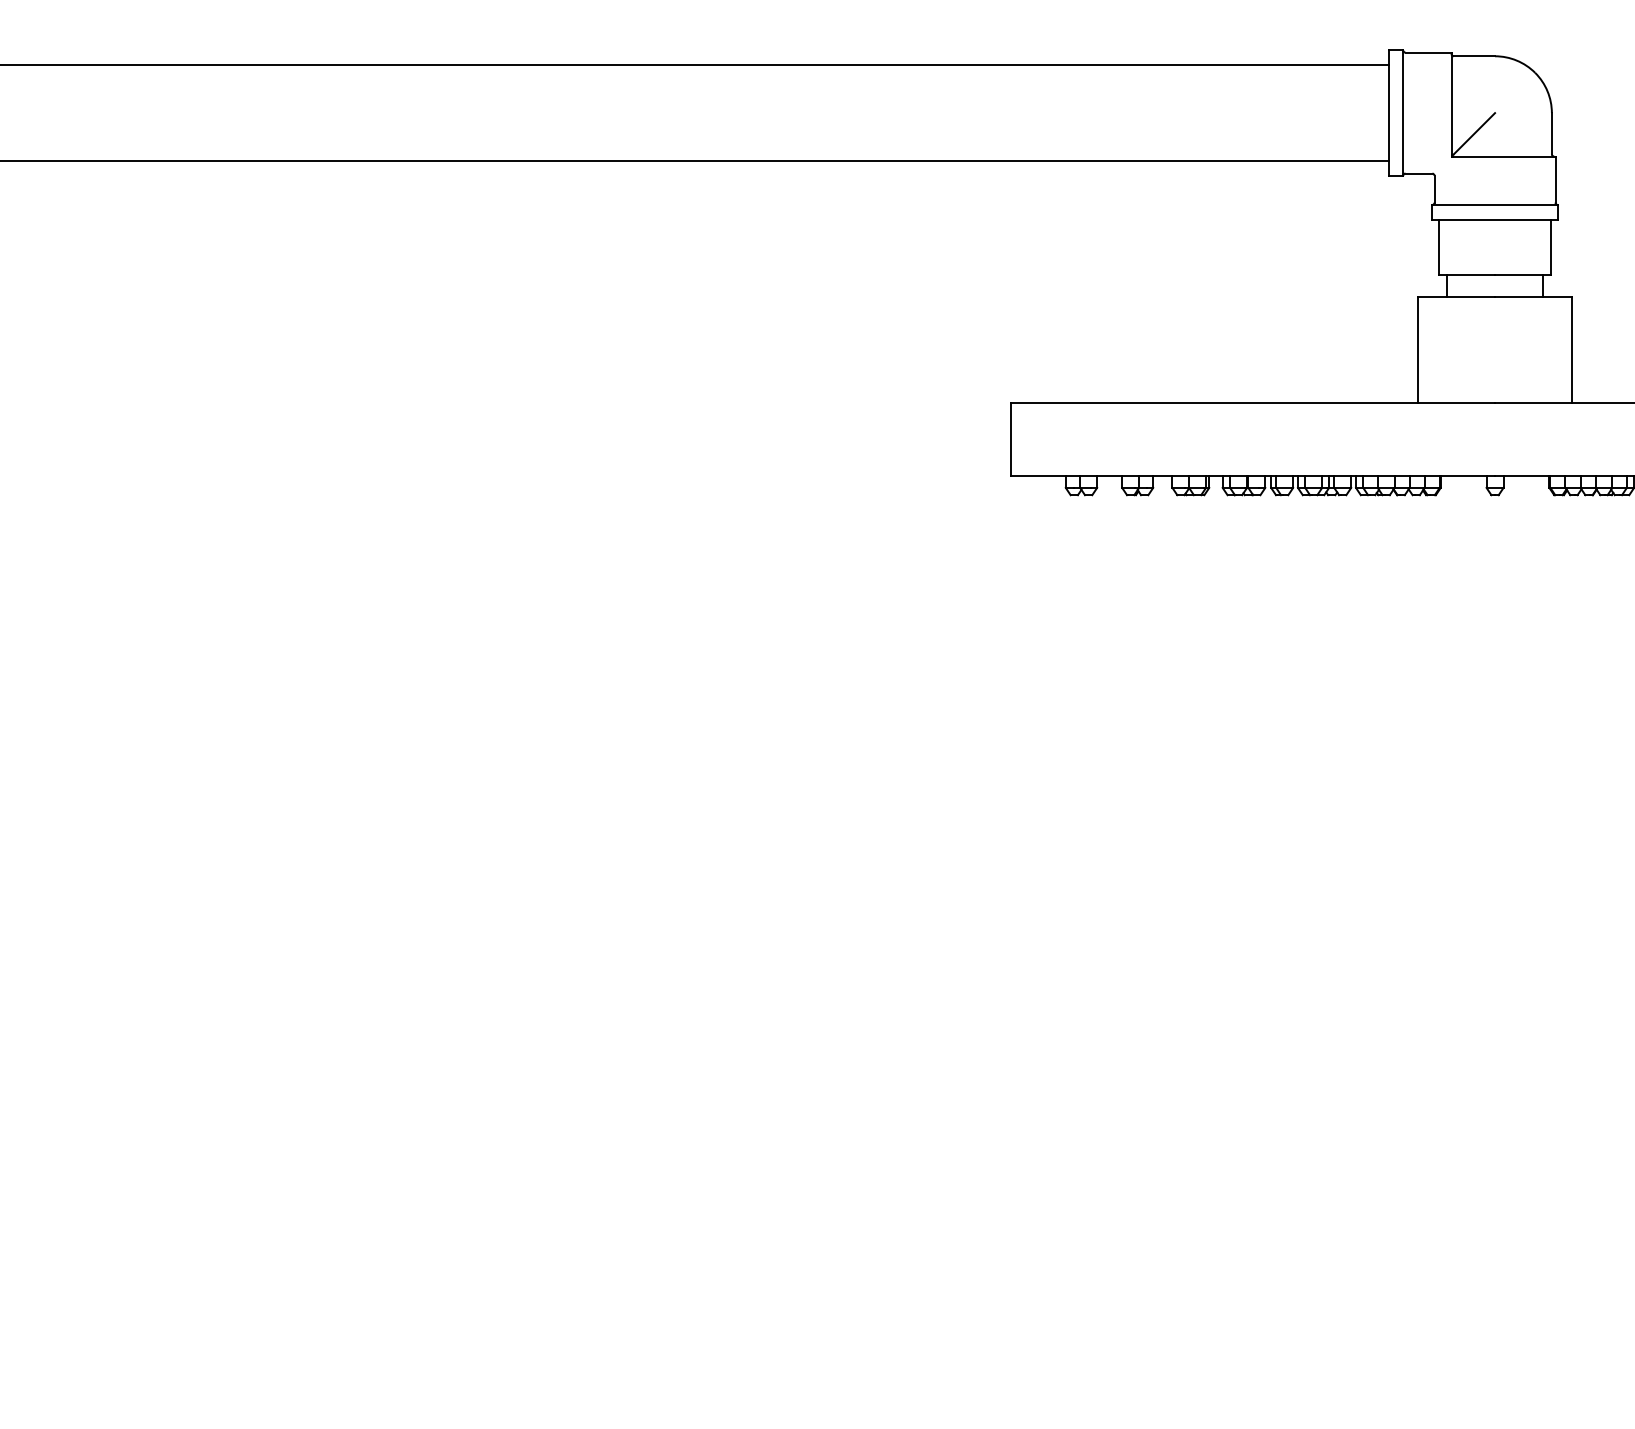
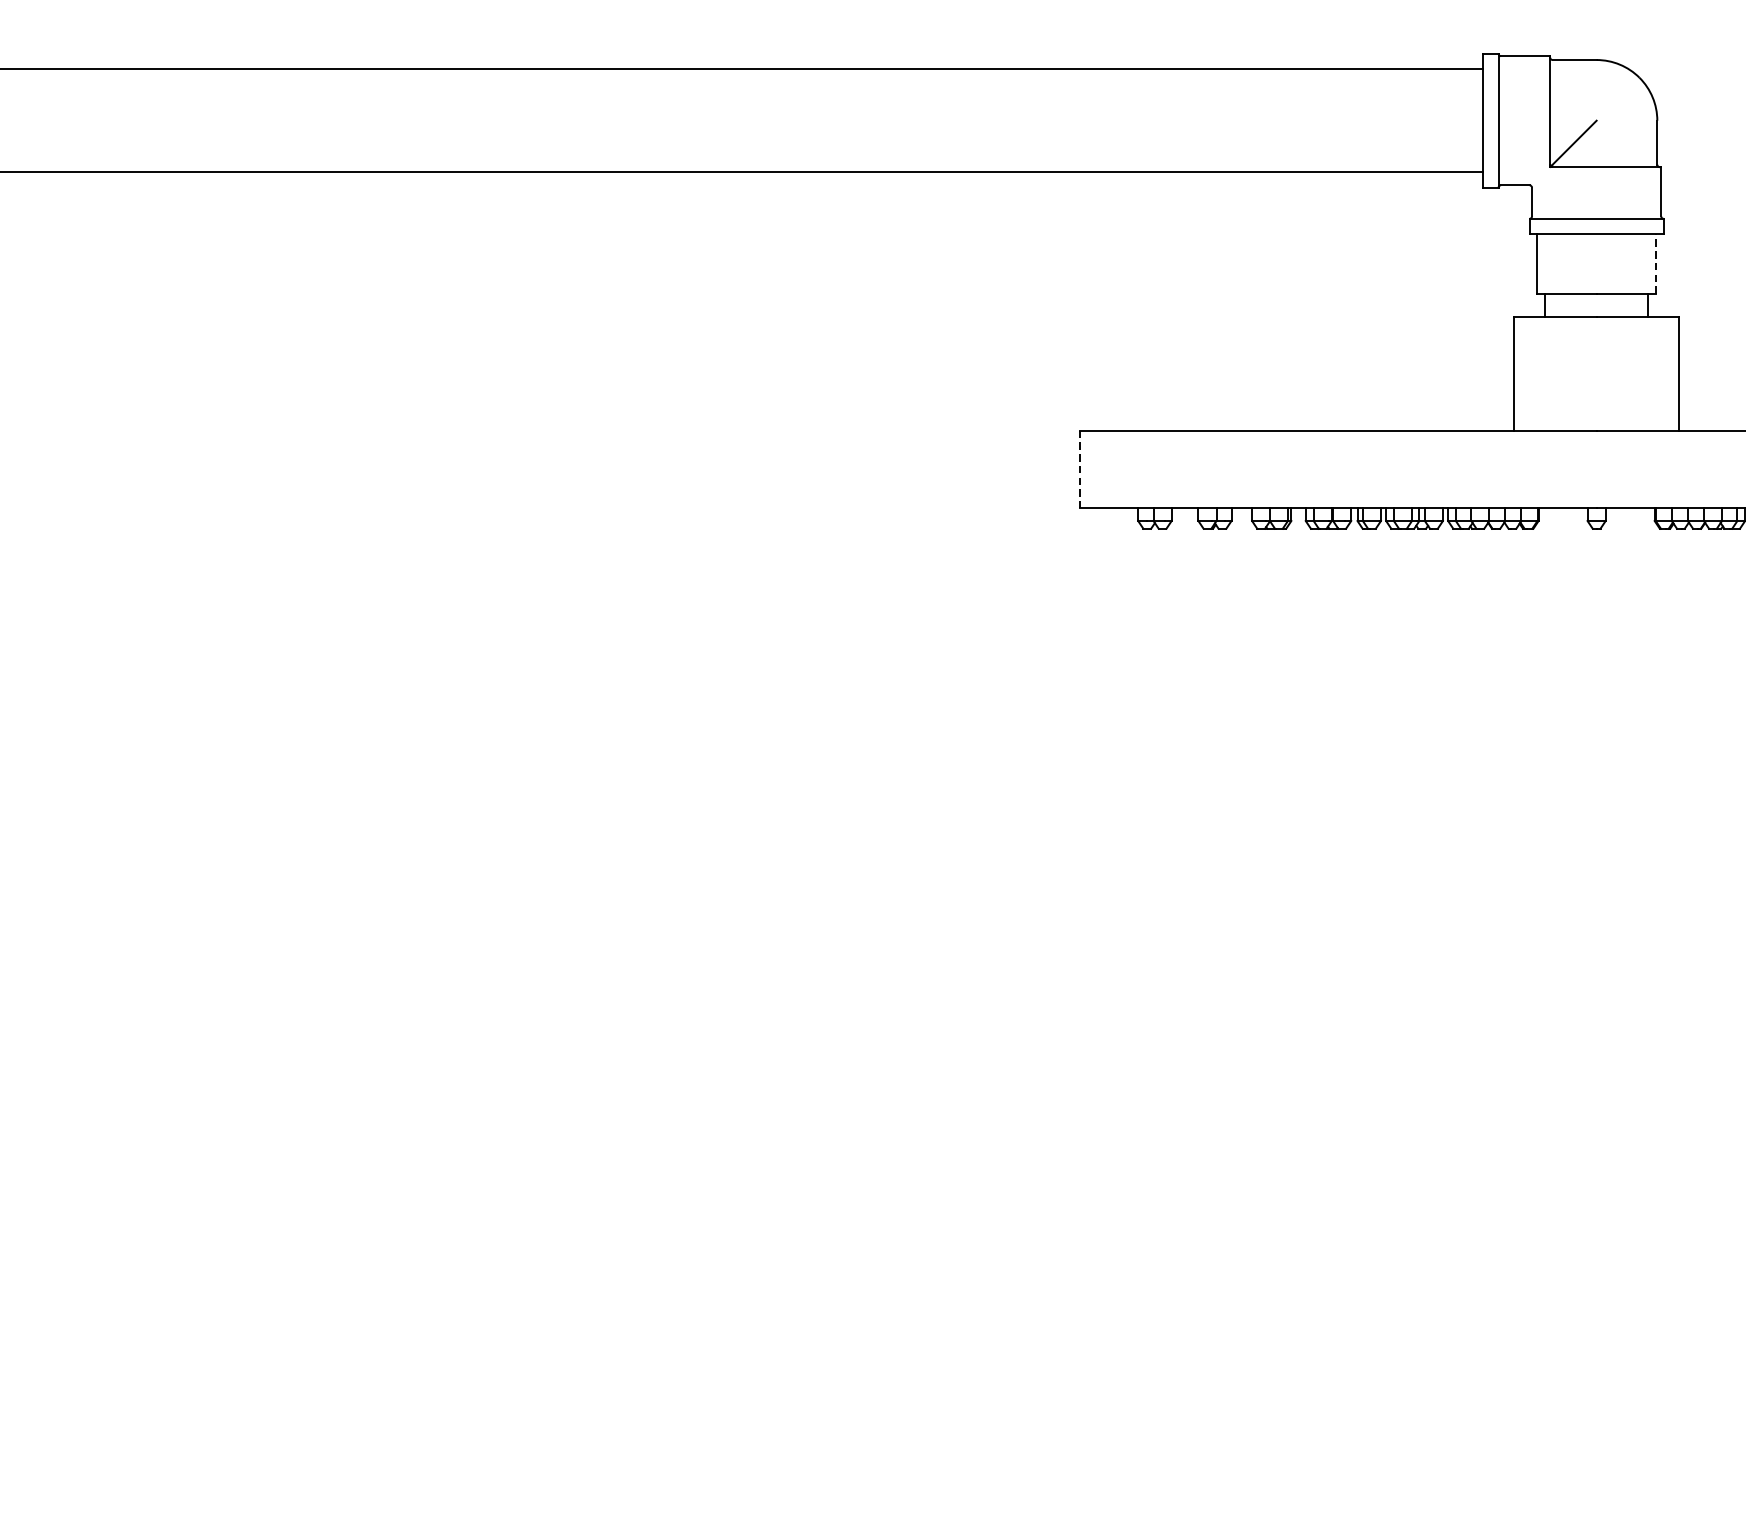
line: (1550, 247) -> (1655, 264), solid -> dashed
line: (1011, 440) -> (1080, 470), solid -> dashed

